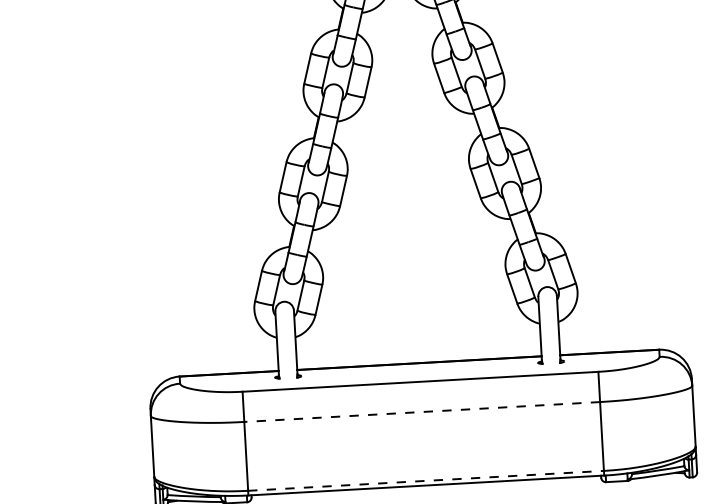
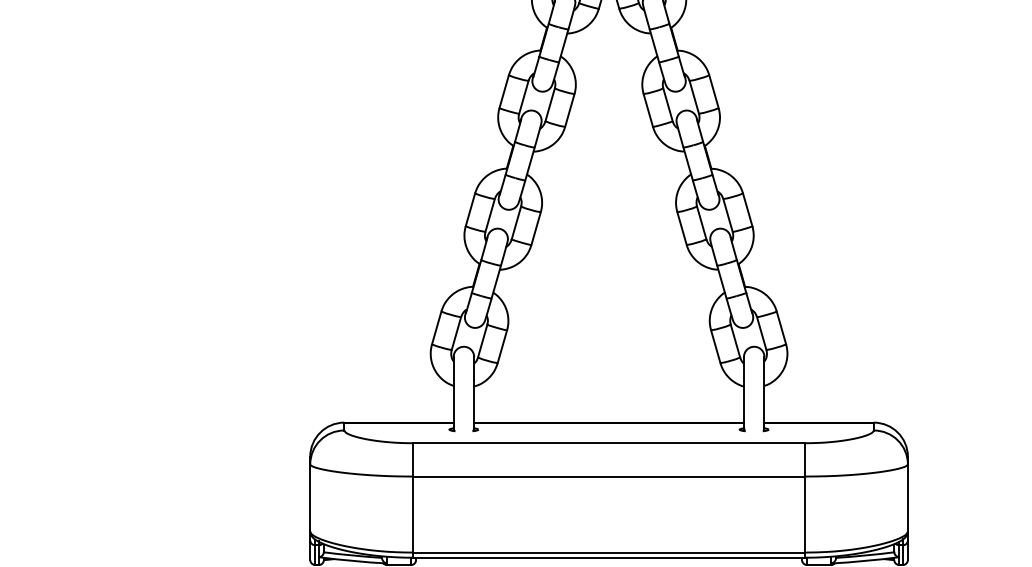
line: (421, 411) -> (608, 476), dashed -> solid
line: (426, 480) -> (609, 552), dashed -> solid

